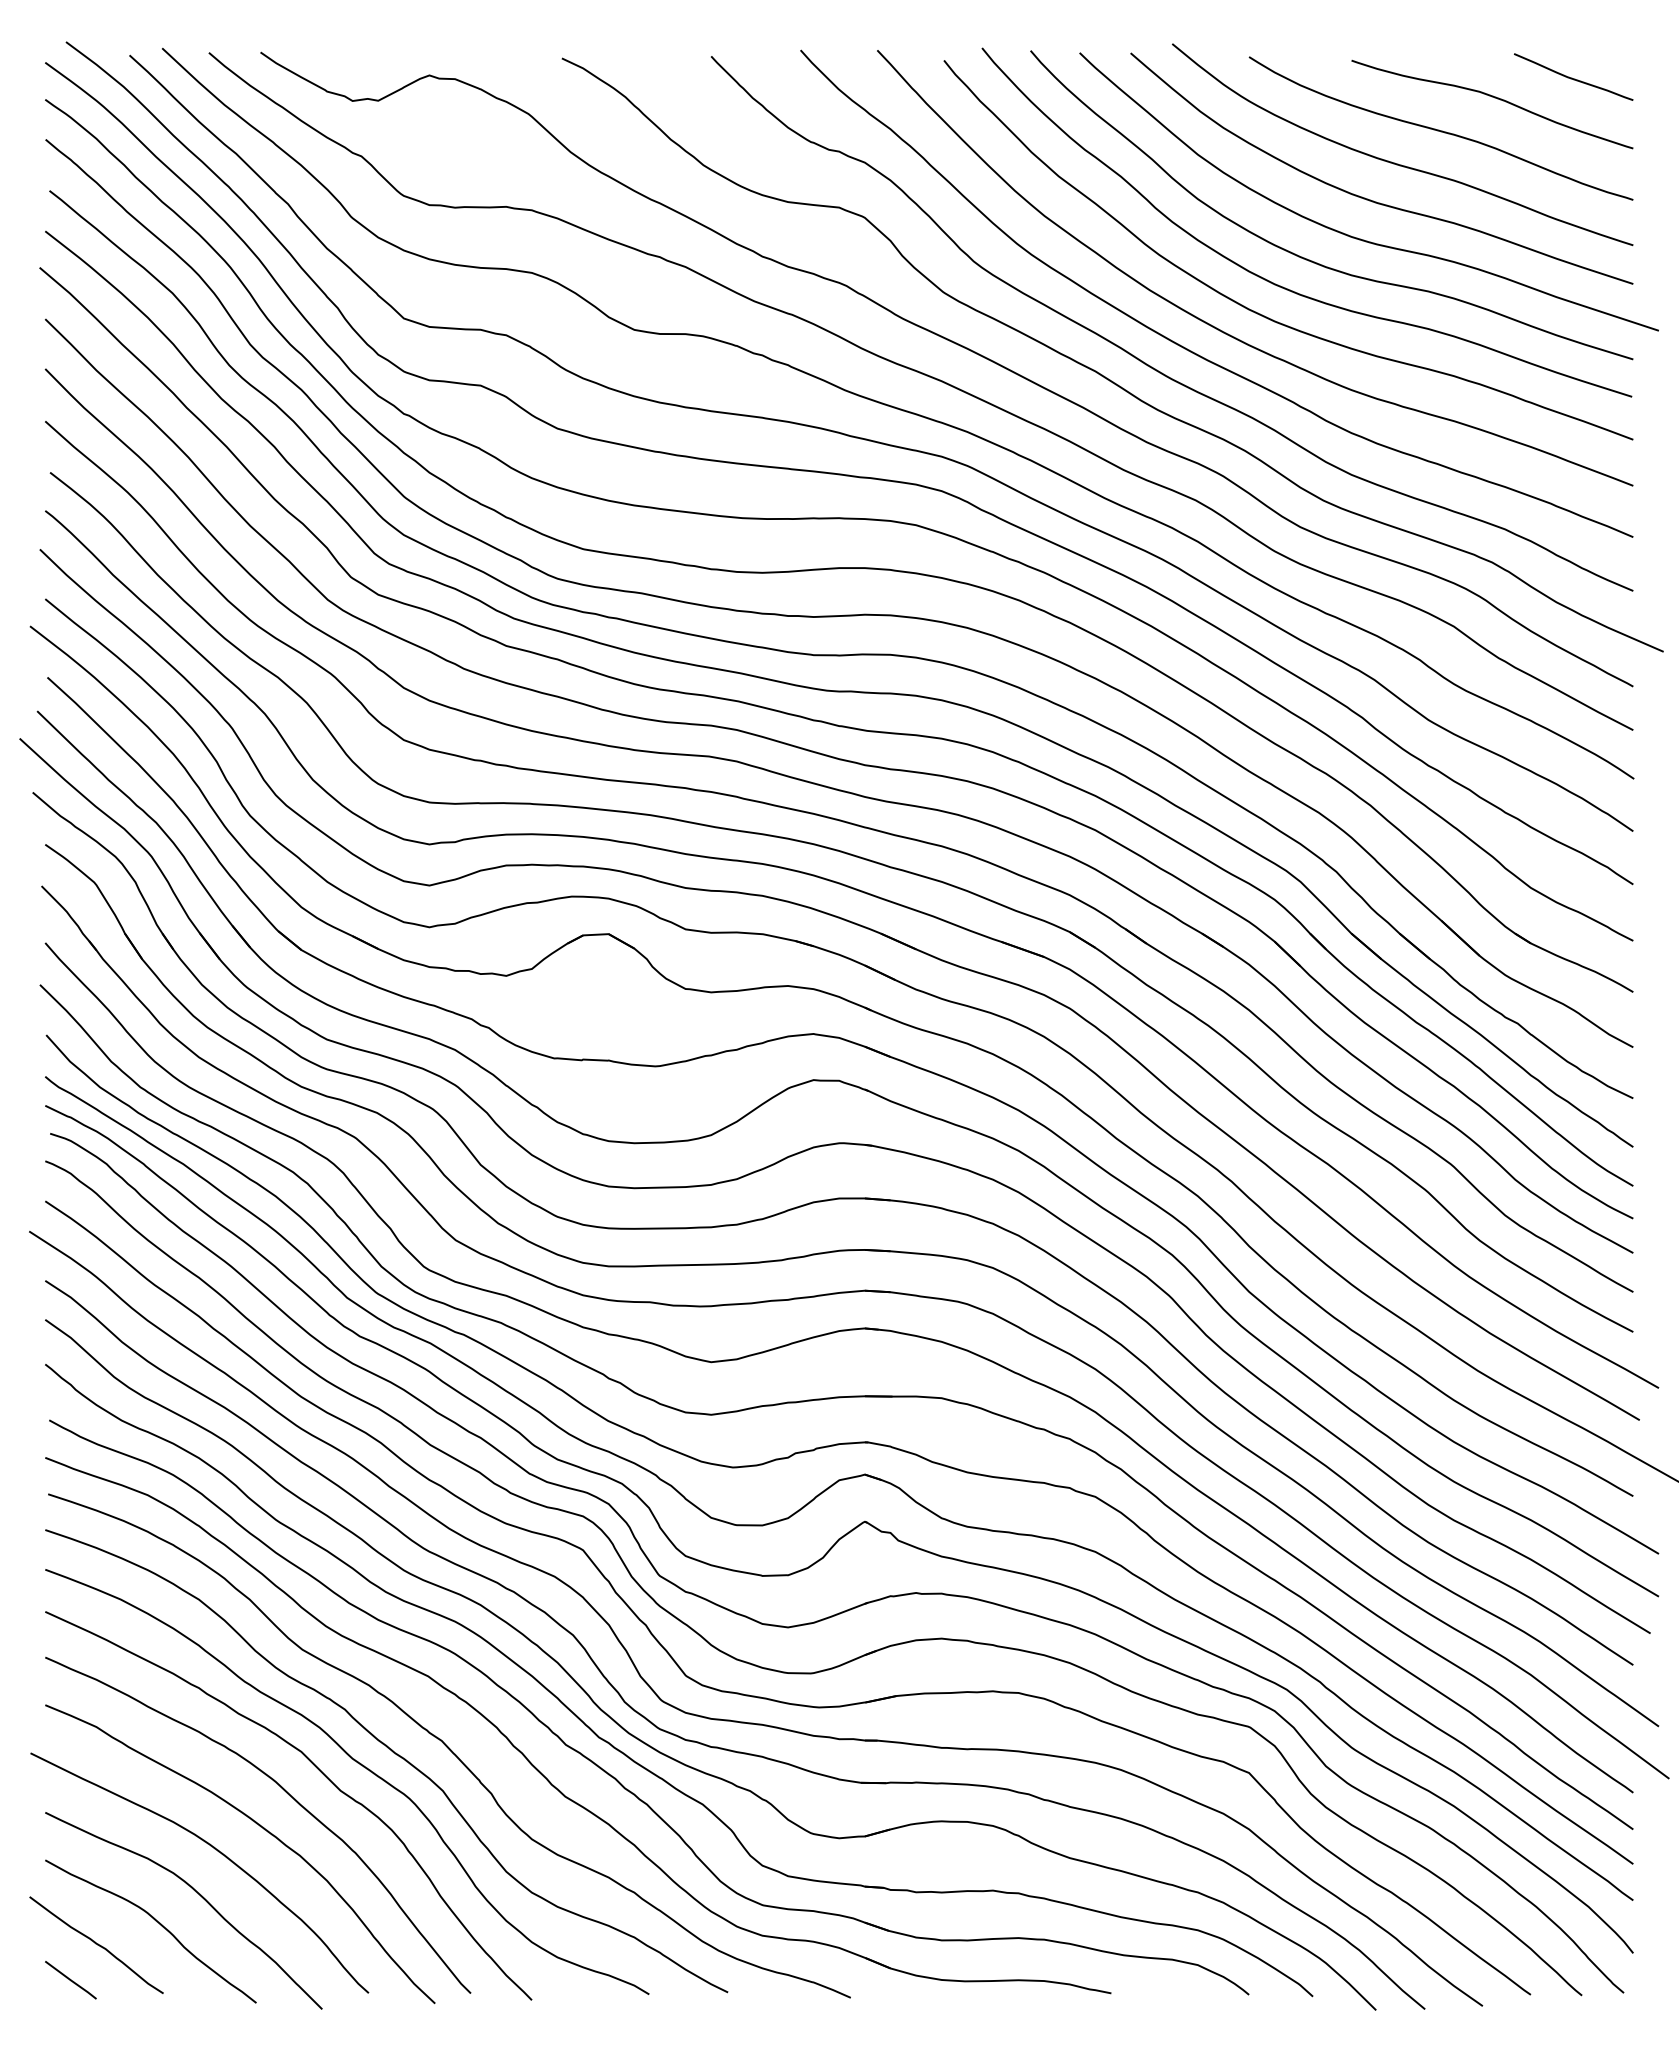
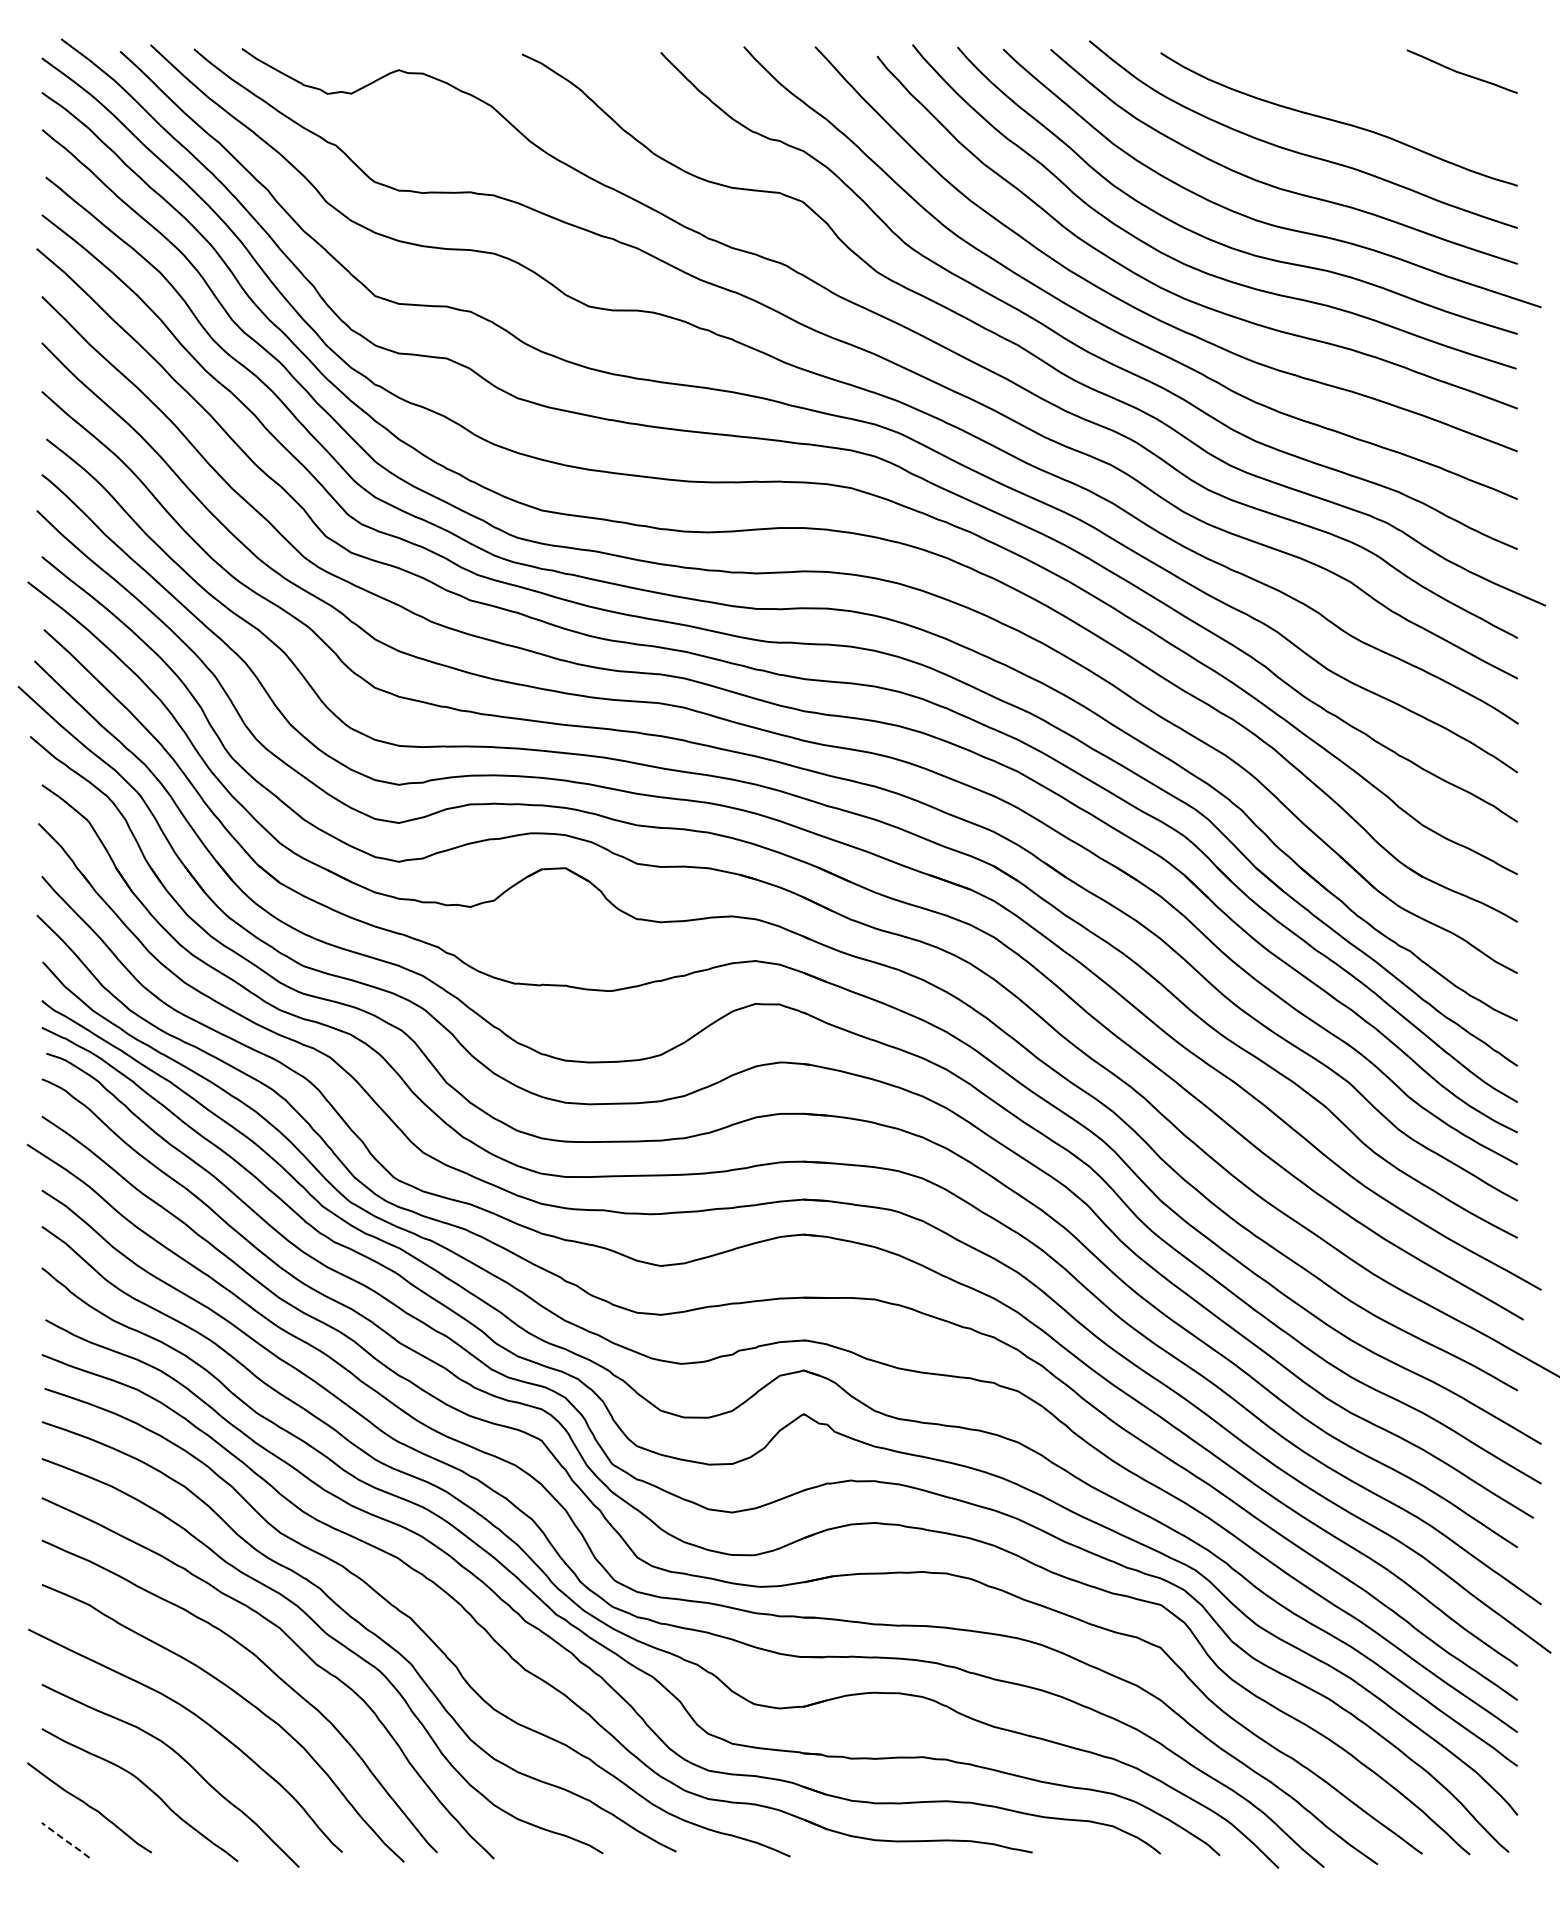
curve: (1494, 98) -> (1388, 91), removed
line: (70, 1980) -> (65, 1840), solid -> dashed

